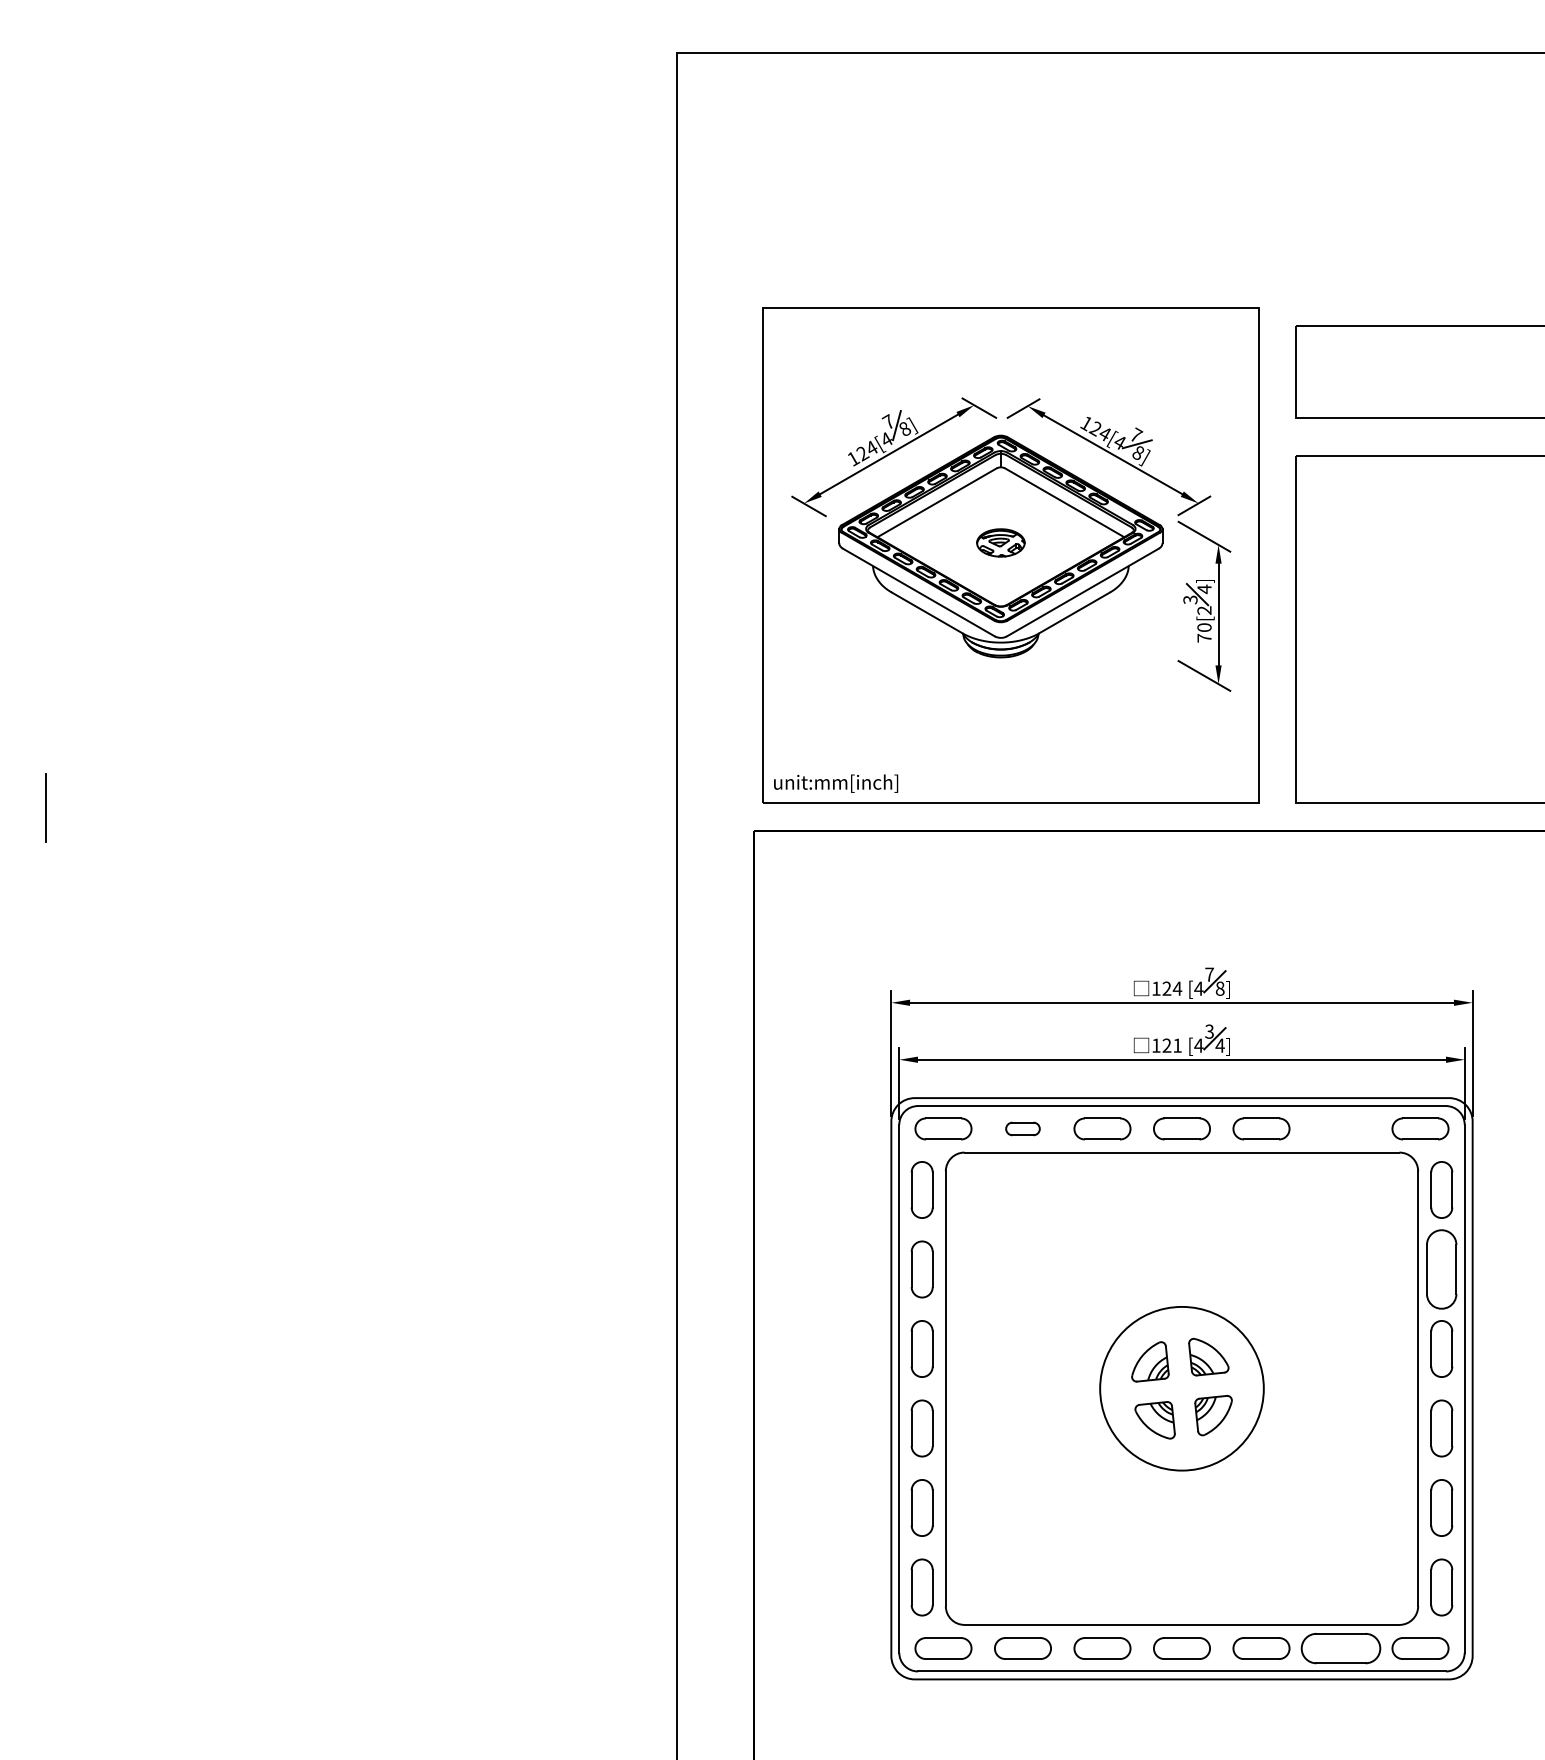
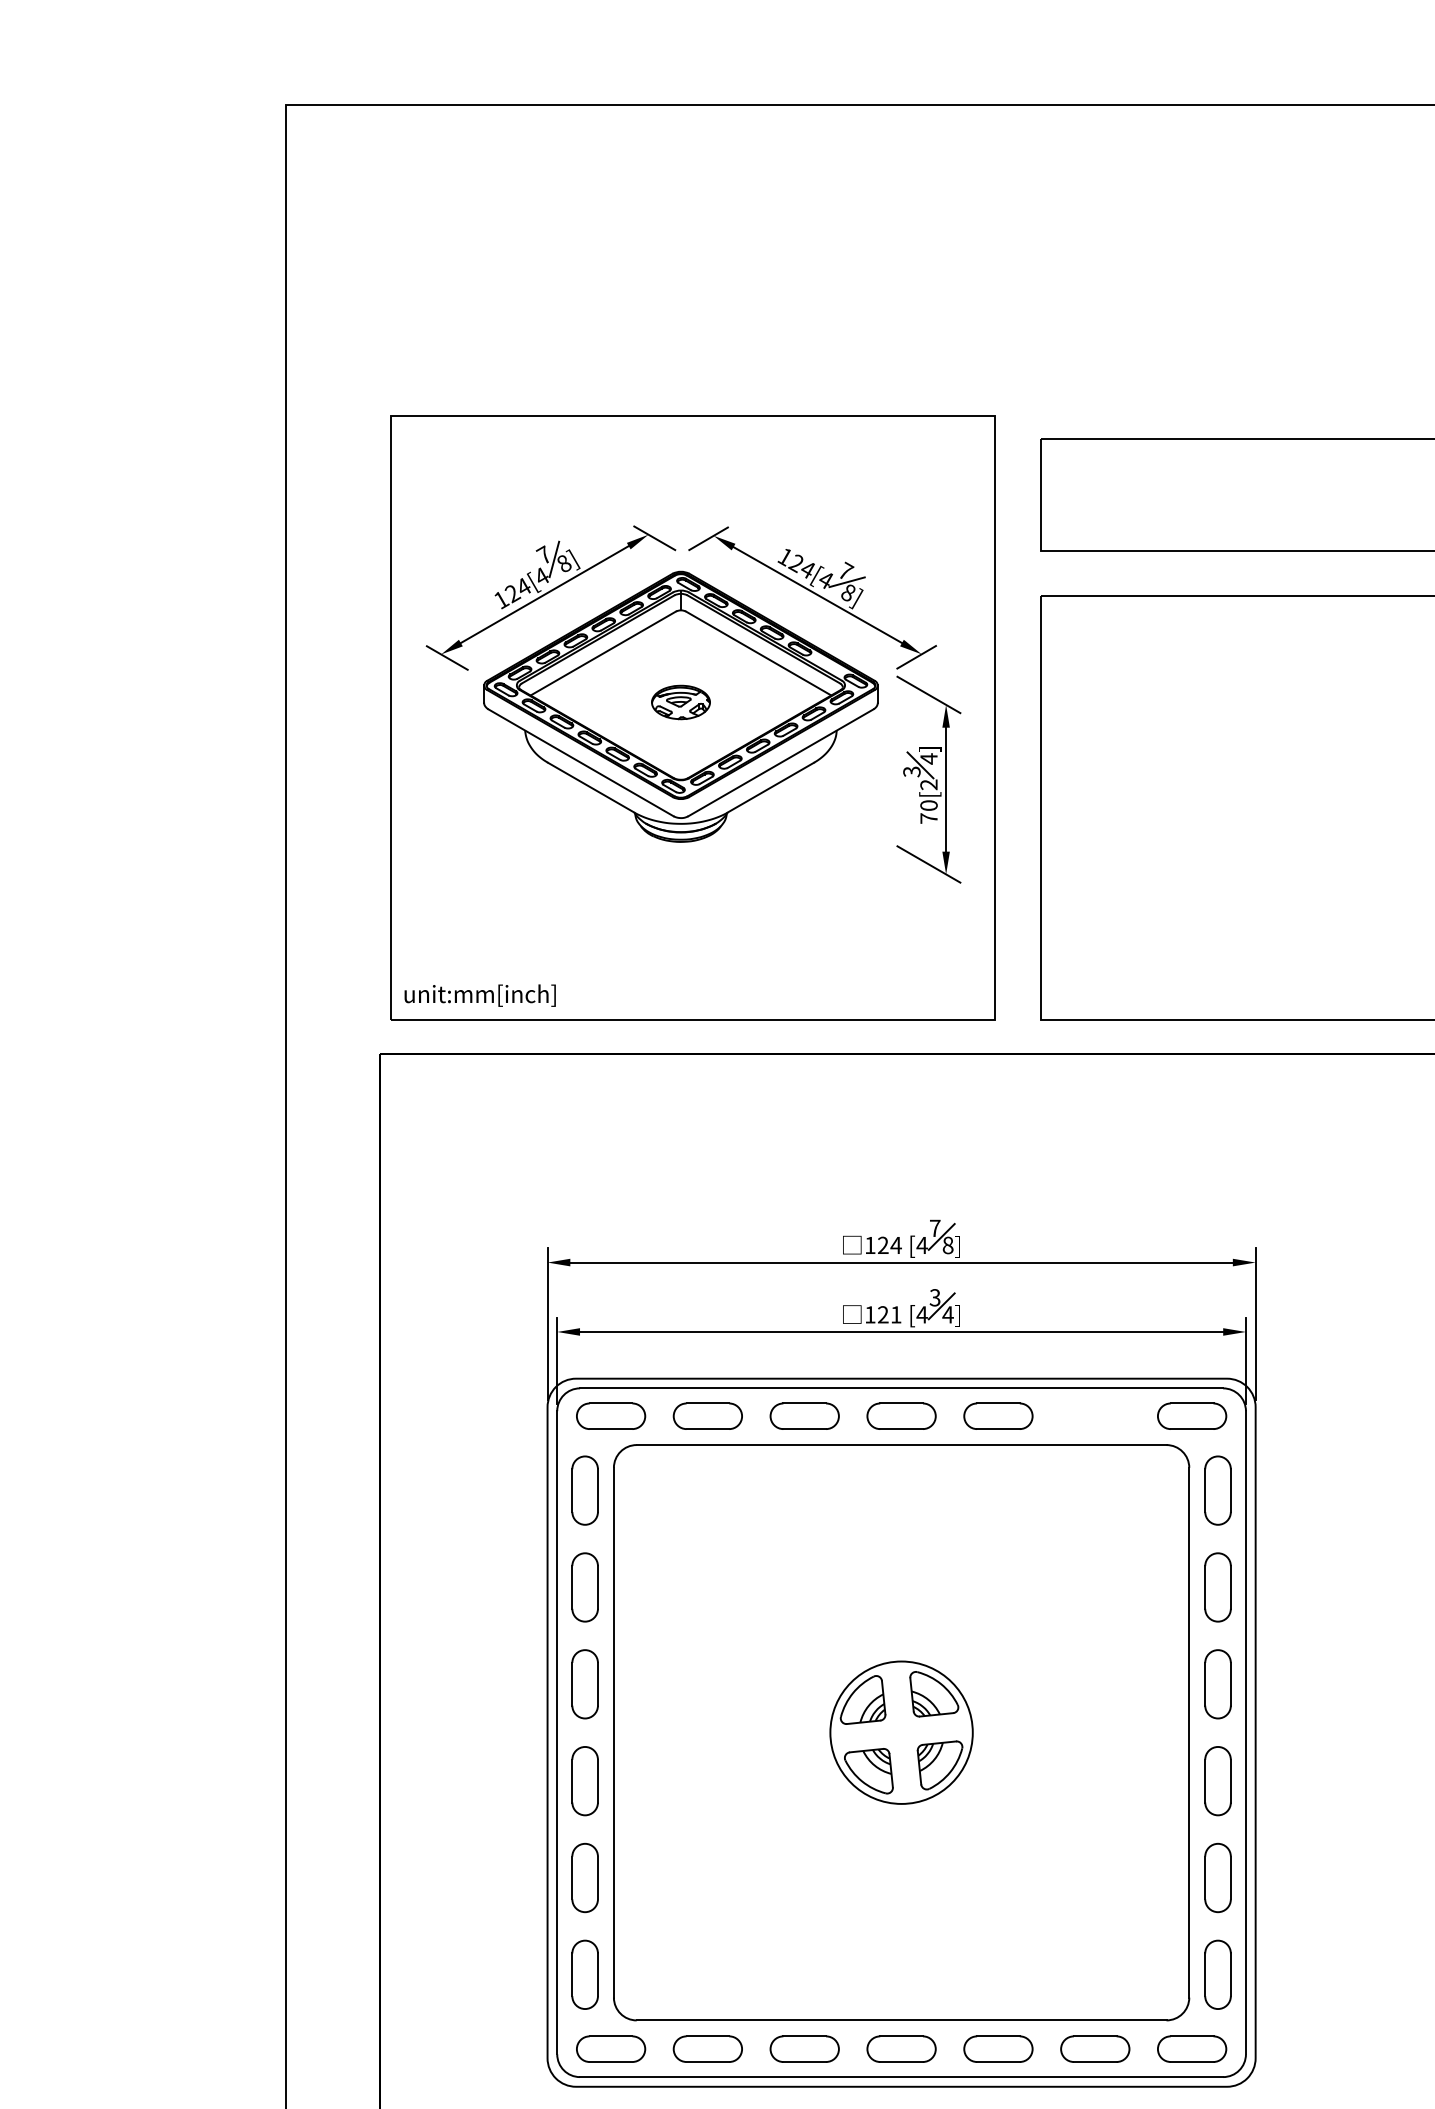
part: (1022, 1128) -> (707, 1415), size x1.67
part: (1441, 1269) -> (1217, 1587), size x0.71
circle: (1181, 1388) -> (900, 1732), size x0.71
part: (1340, 1648) -> (1094, 2049), size x0.71

